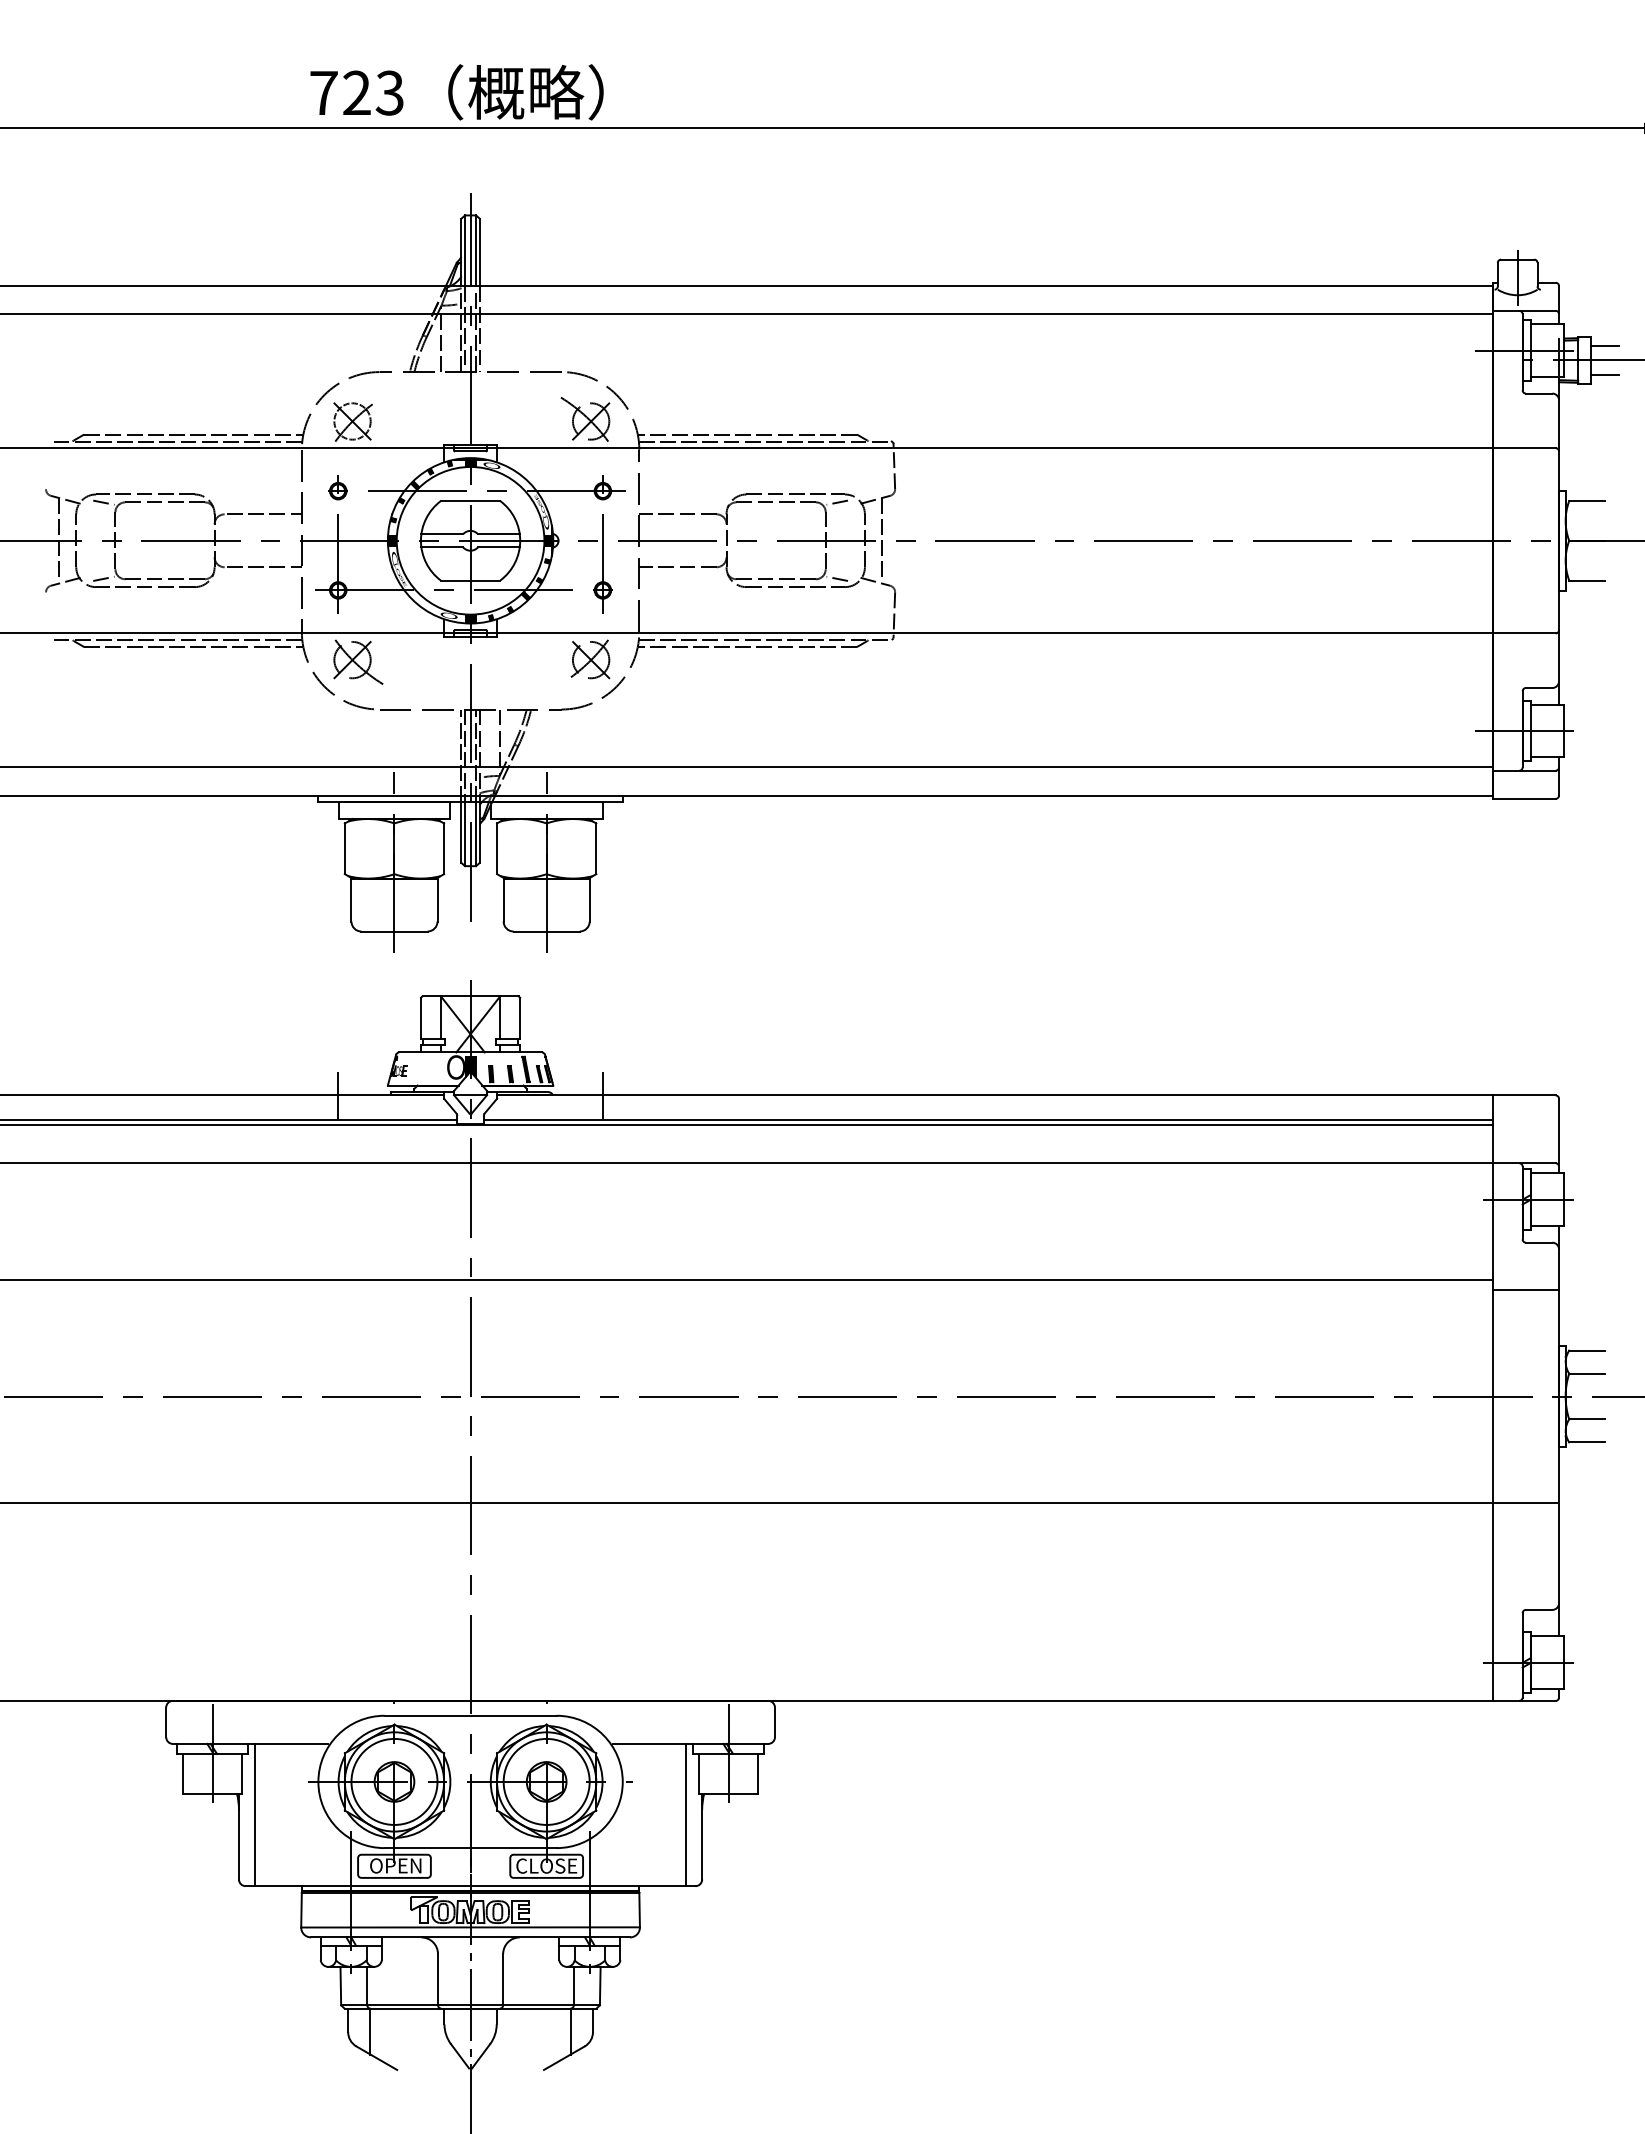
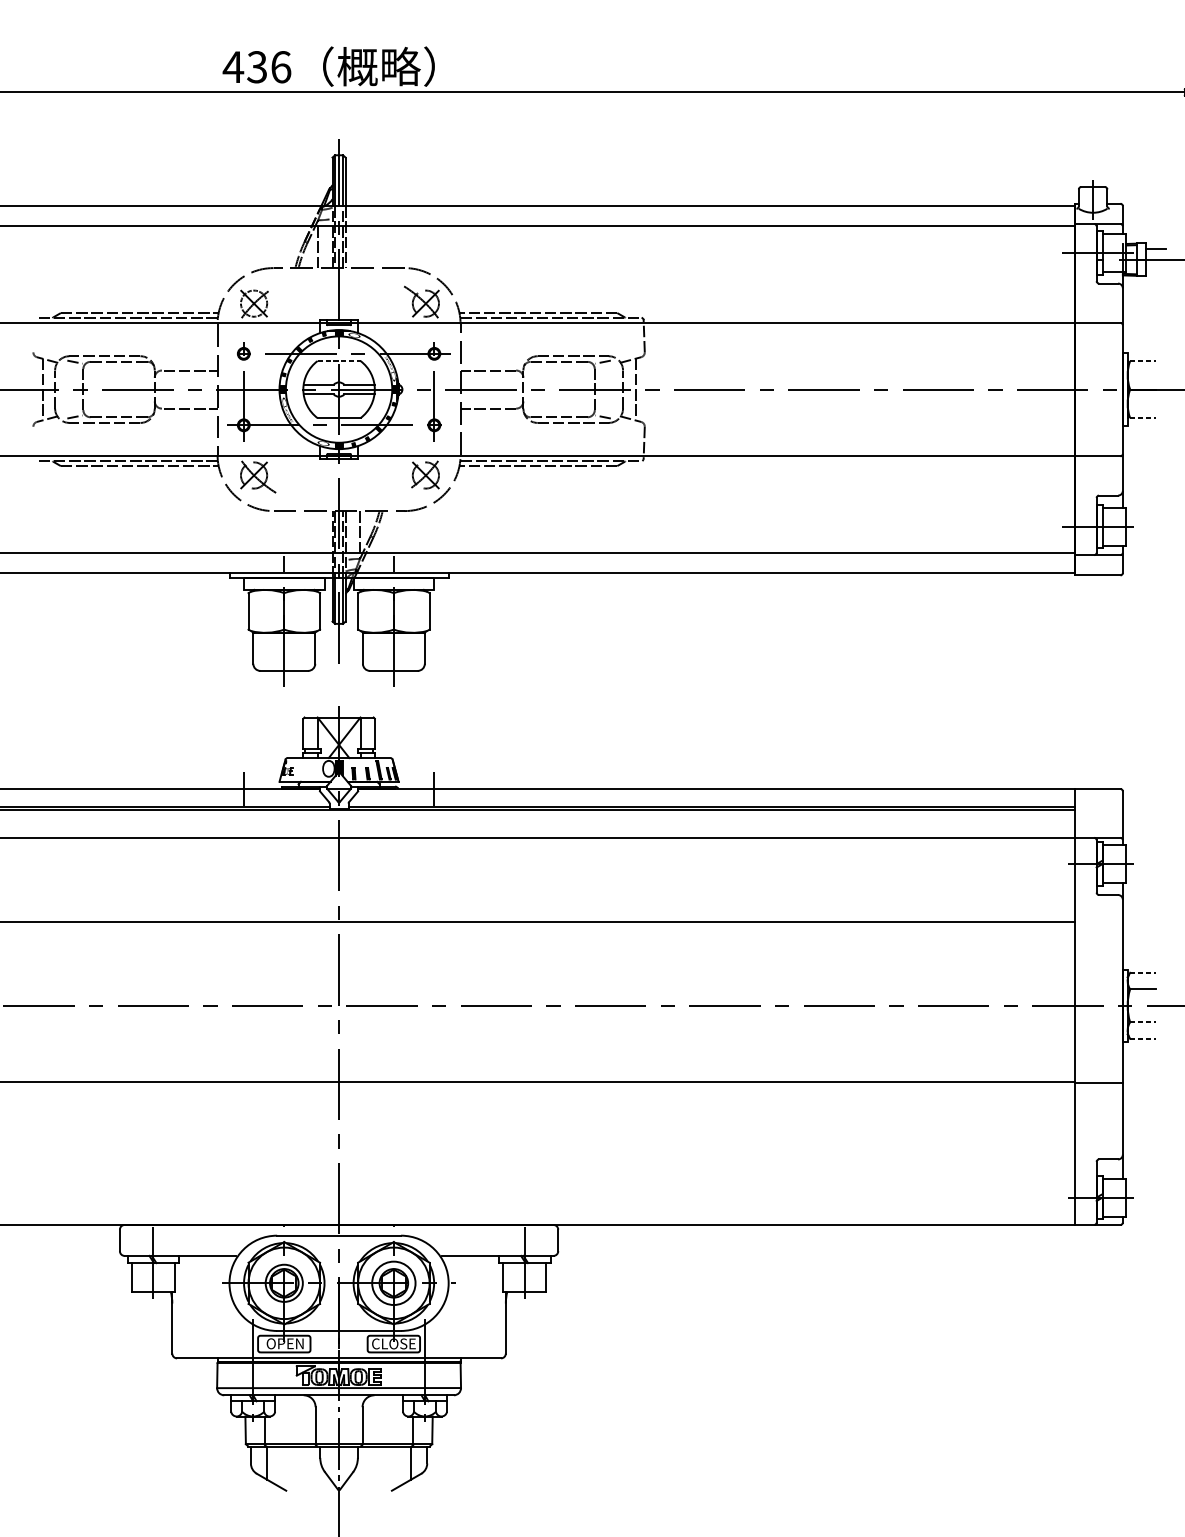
text: (356, 92) -> (256, 66), 723 -> 436
line: (1604, 375) -> (1155, 270), removed
line: (470, 501) -> (339, 361), solid -> dashed
line: (1587, 501) -> (1143, 361), solid -> dashed
line: (1587, 580) -> (1143, 418), solid -> dashed
line: (1525, 1289) -> (1098, 928), removed
line: (1587, 1350) -> (1143, 972), solid -> dashed
line: (1587, 1419) -> (1143, 1022), solid -> dashed
line: (1587, 1442) -> (1143, 1038), solid -> dashed
circle: (394, 1781) -> (284, 1283), size x0.6
circle: (546, 1781) -> (393, 1283), size x0.7
line: (255, 1814) -> (184, 1306), removed
line: (686, 1814) -> (494, 1306), removed

